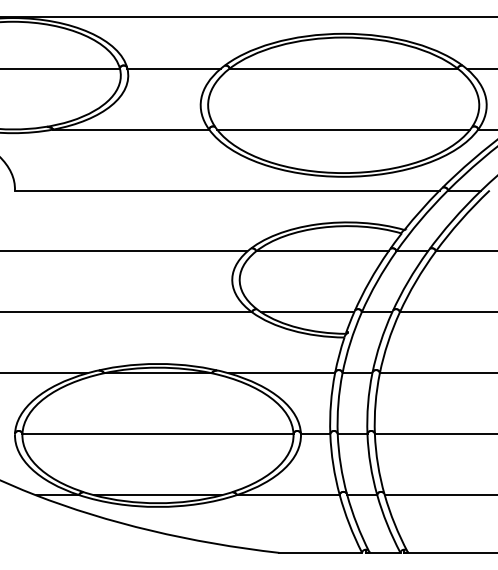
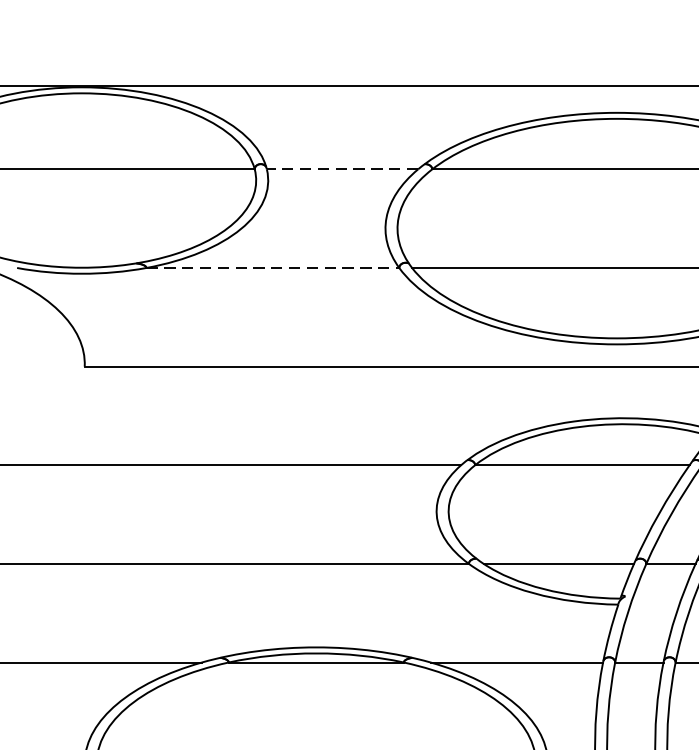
line: (174, 68) -> (343, 168), solid -> dashed
line: (131, 129) -> (273, 267), solid -> dashed

